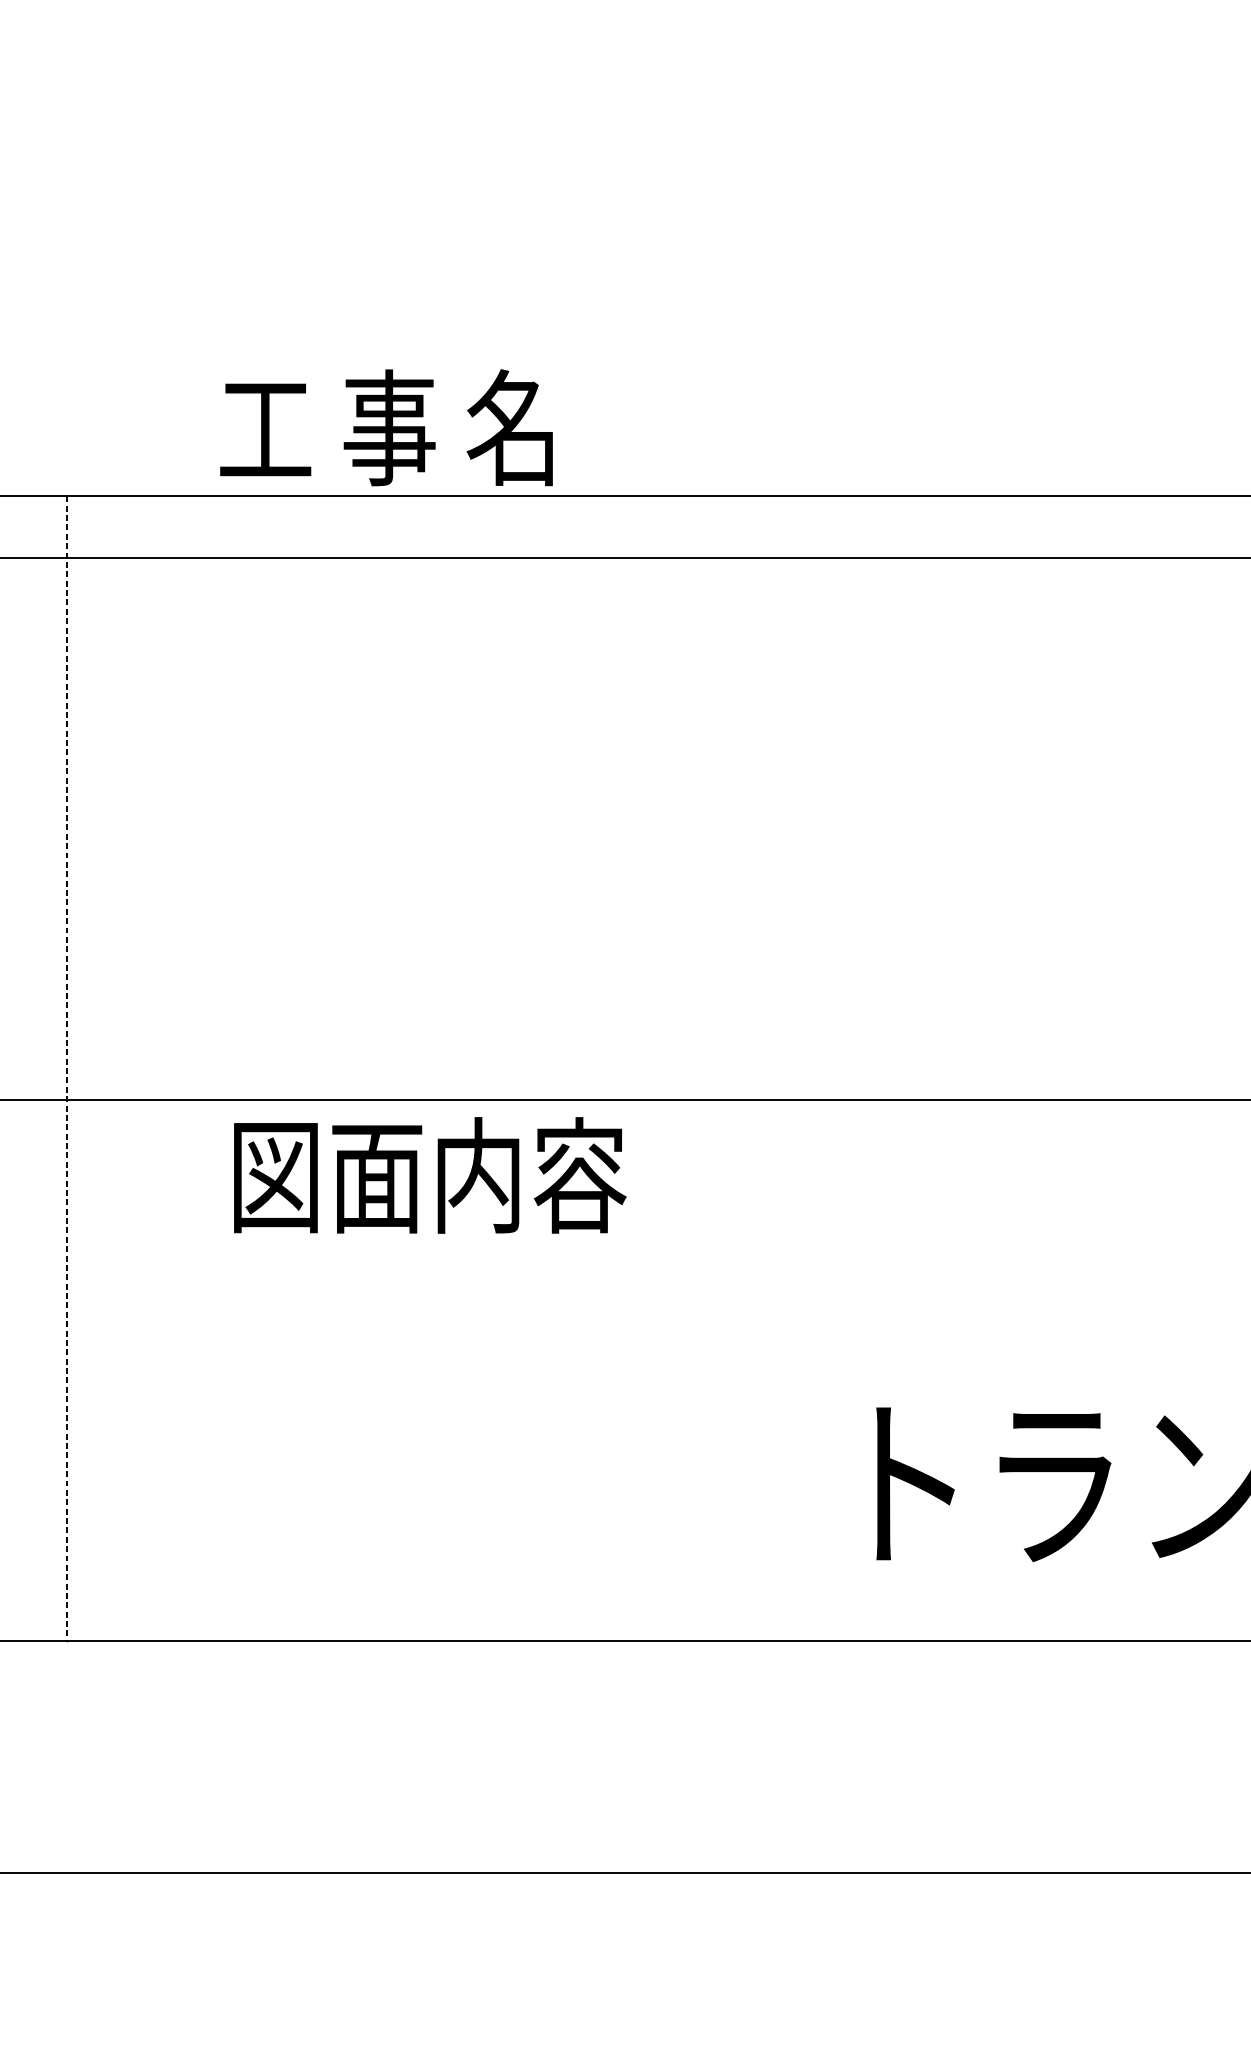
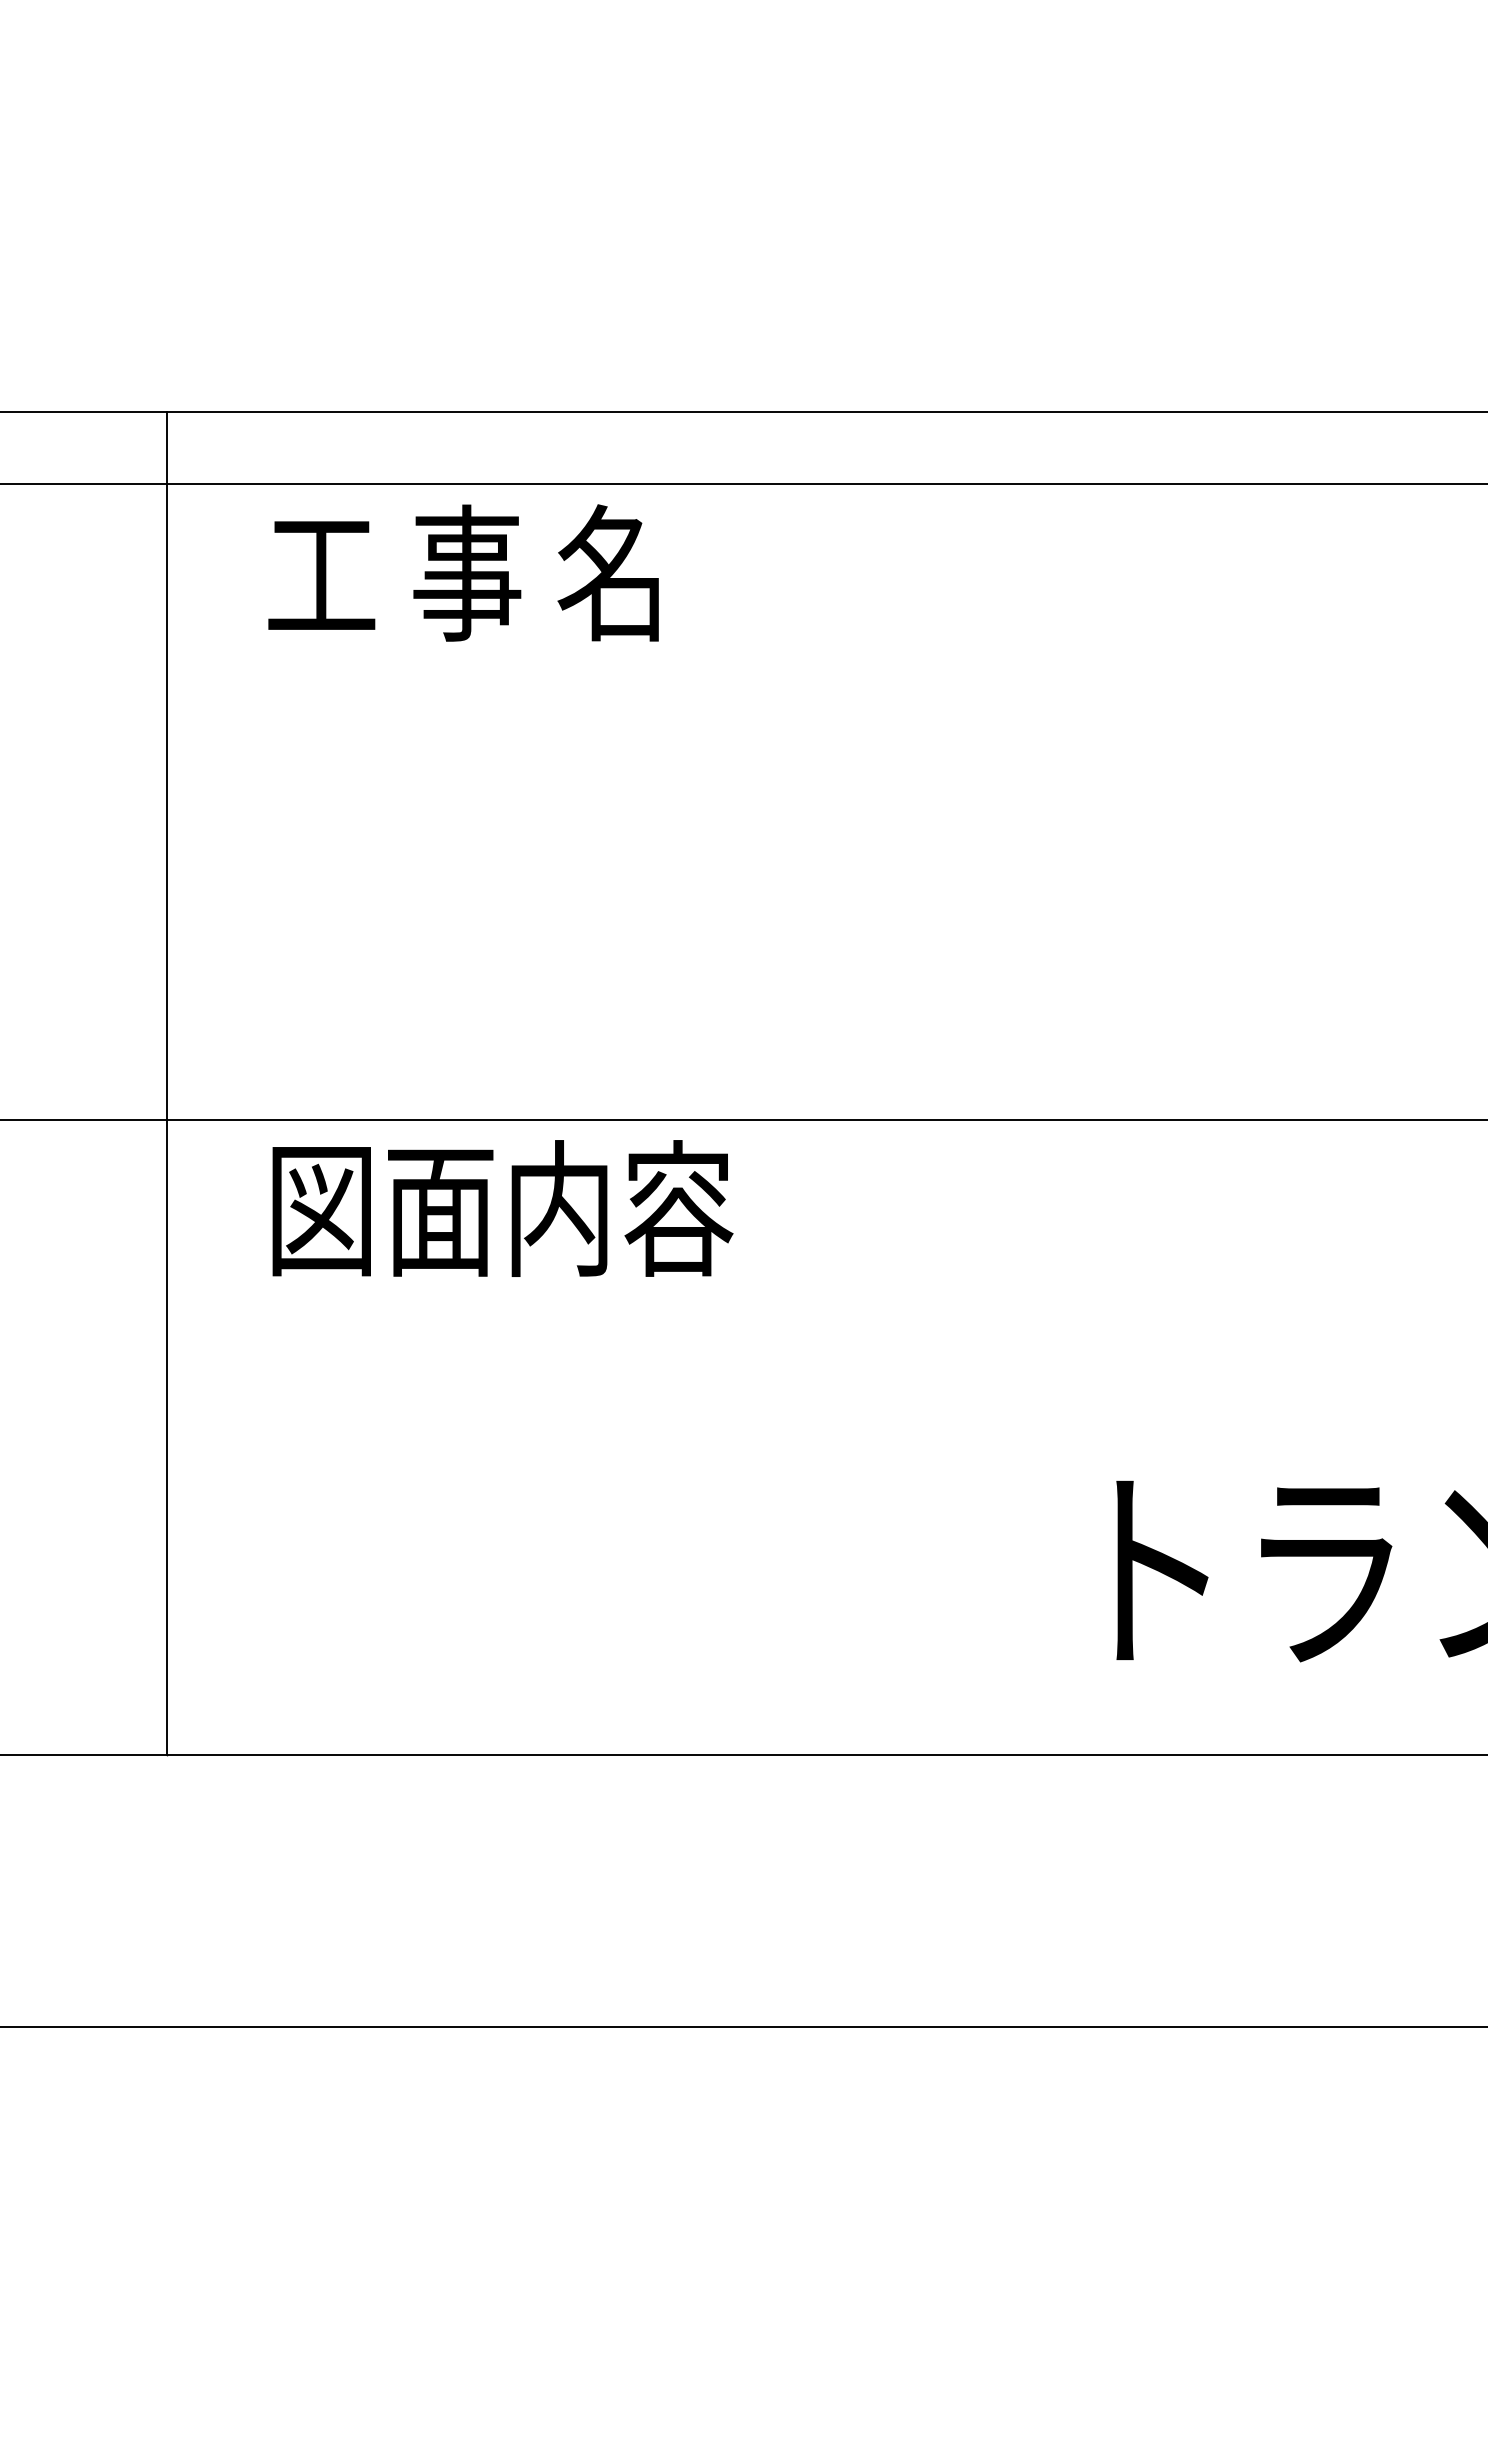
text: (386, 427) -> (463, 572), moved
line: (66, 1068) -> (166, 1083), dashed -> solid
text: (429, 1175) -> (502, 1208), moved

